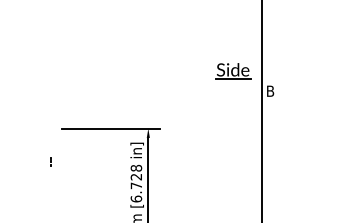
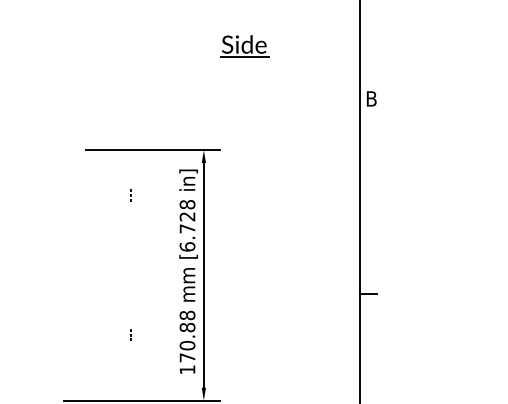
part: (233, 71) -> (244, 46), moved
line: (51, 161) -> (130, 195), moved

